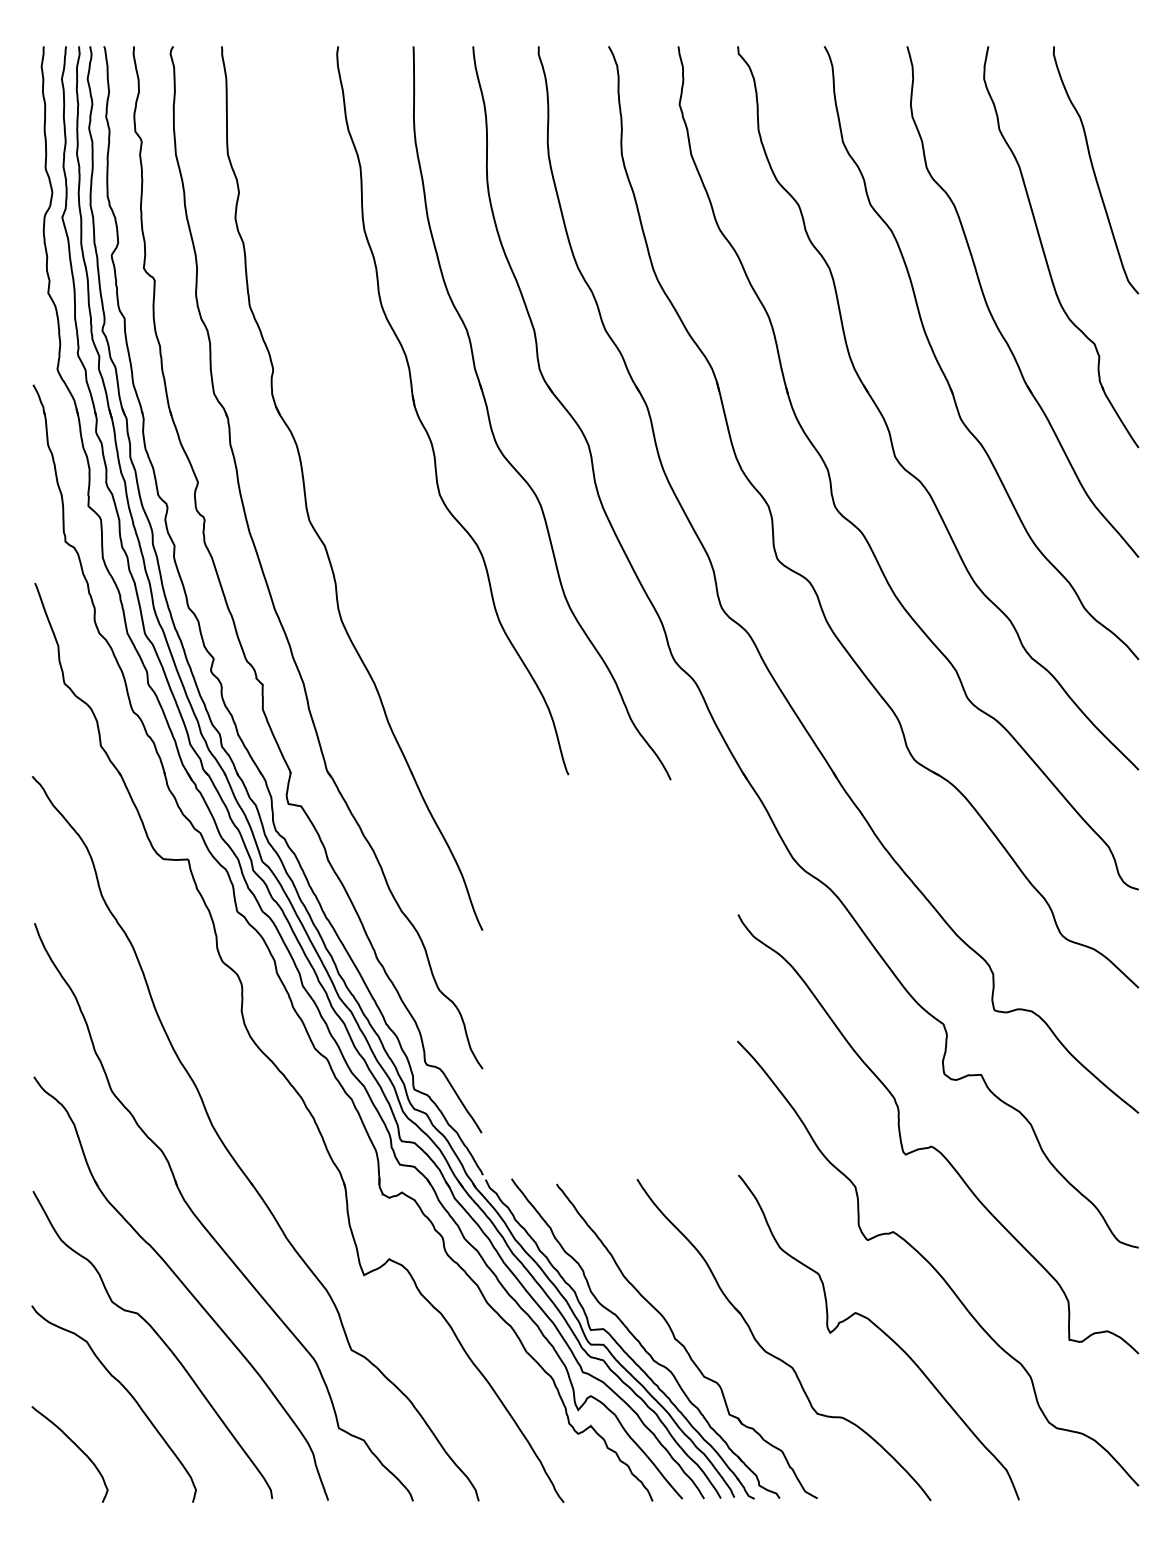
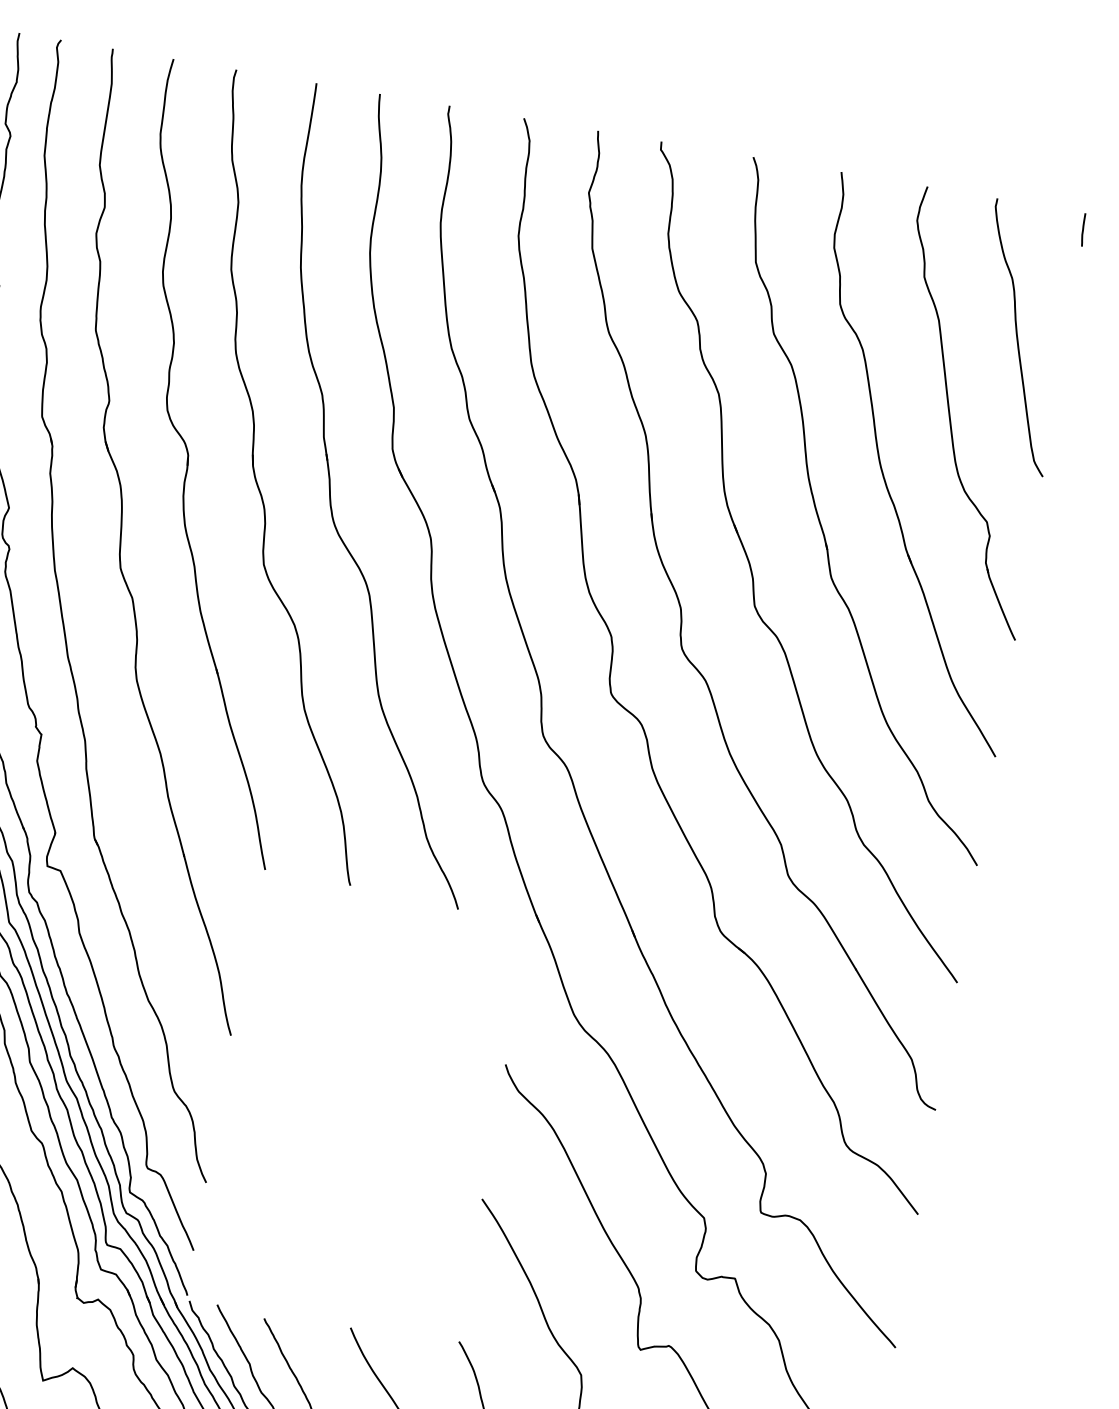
line: (1137, 61) -> (1083, 229), added
part: (355, 411) -> (189, 460), added

